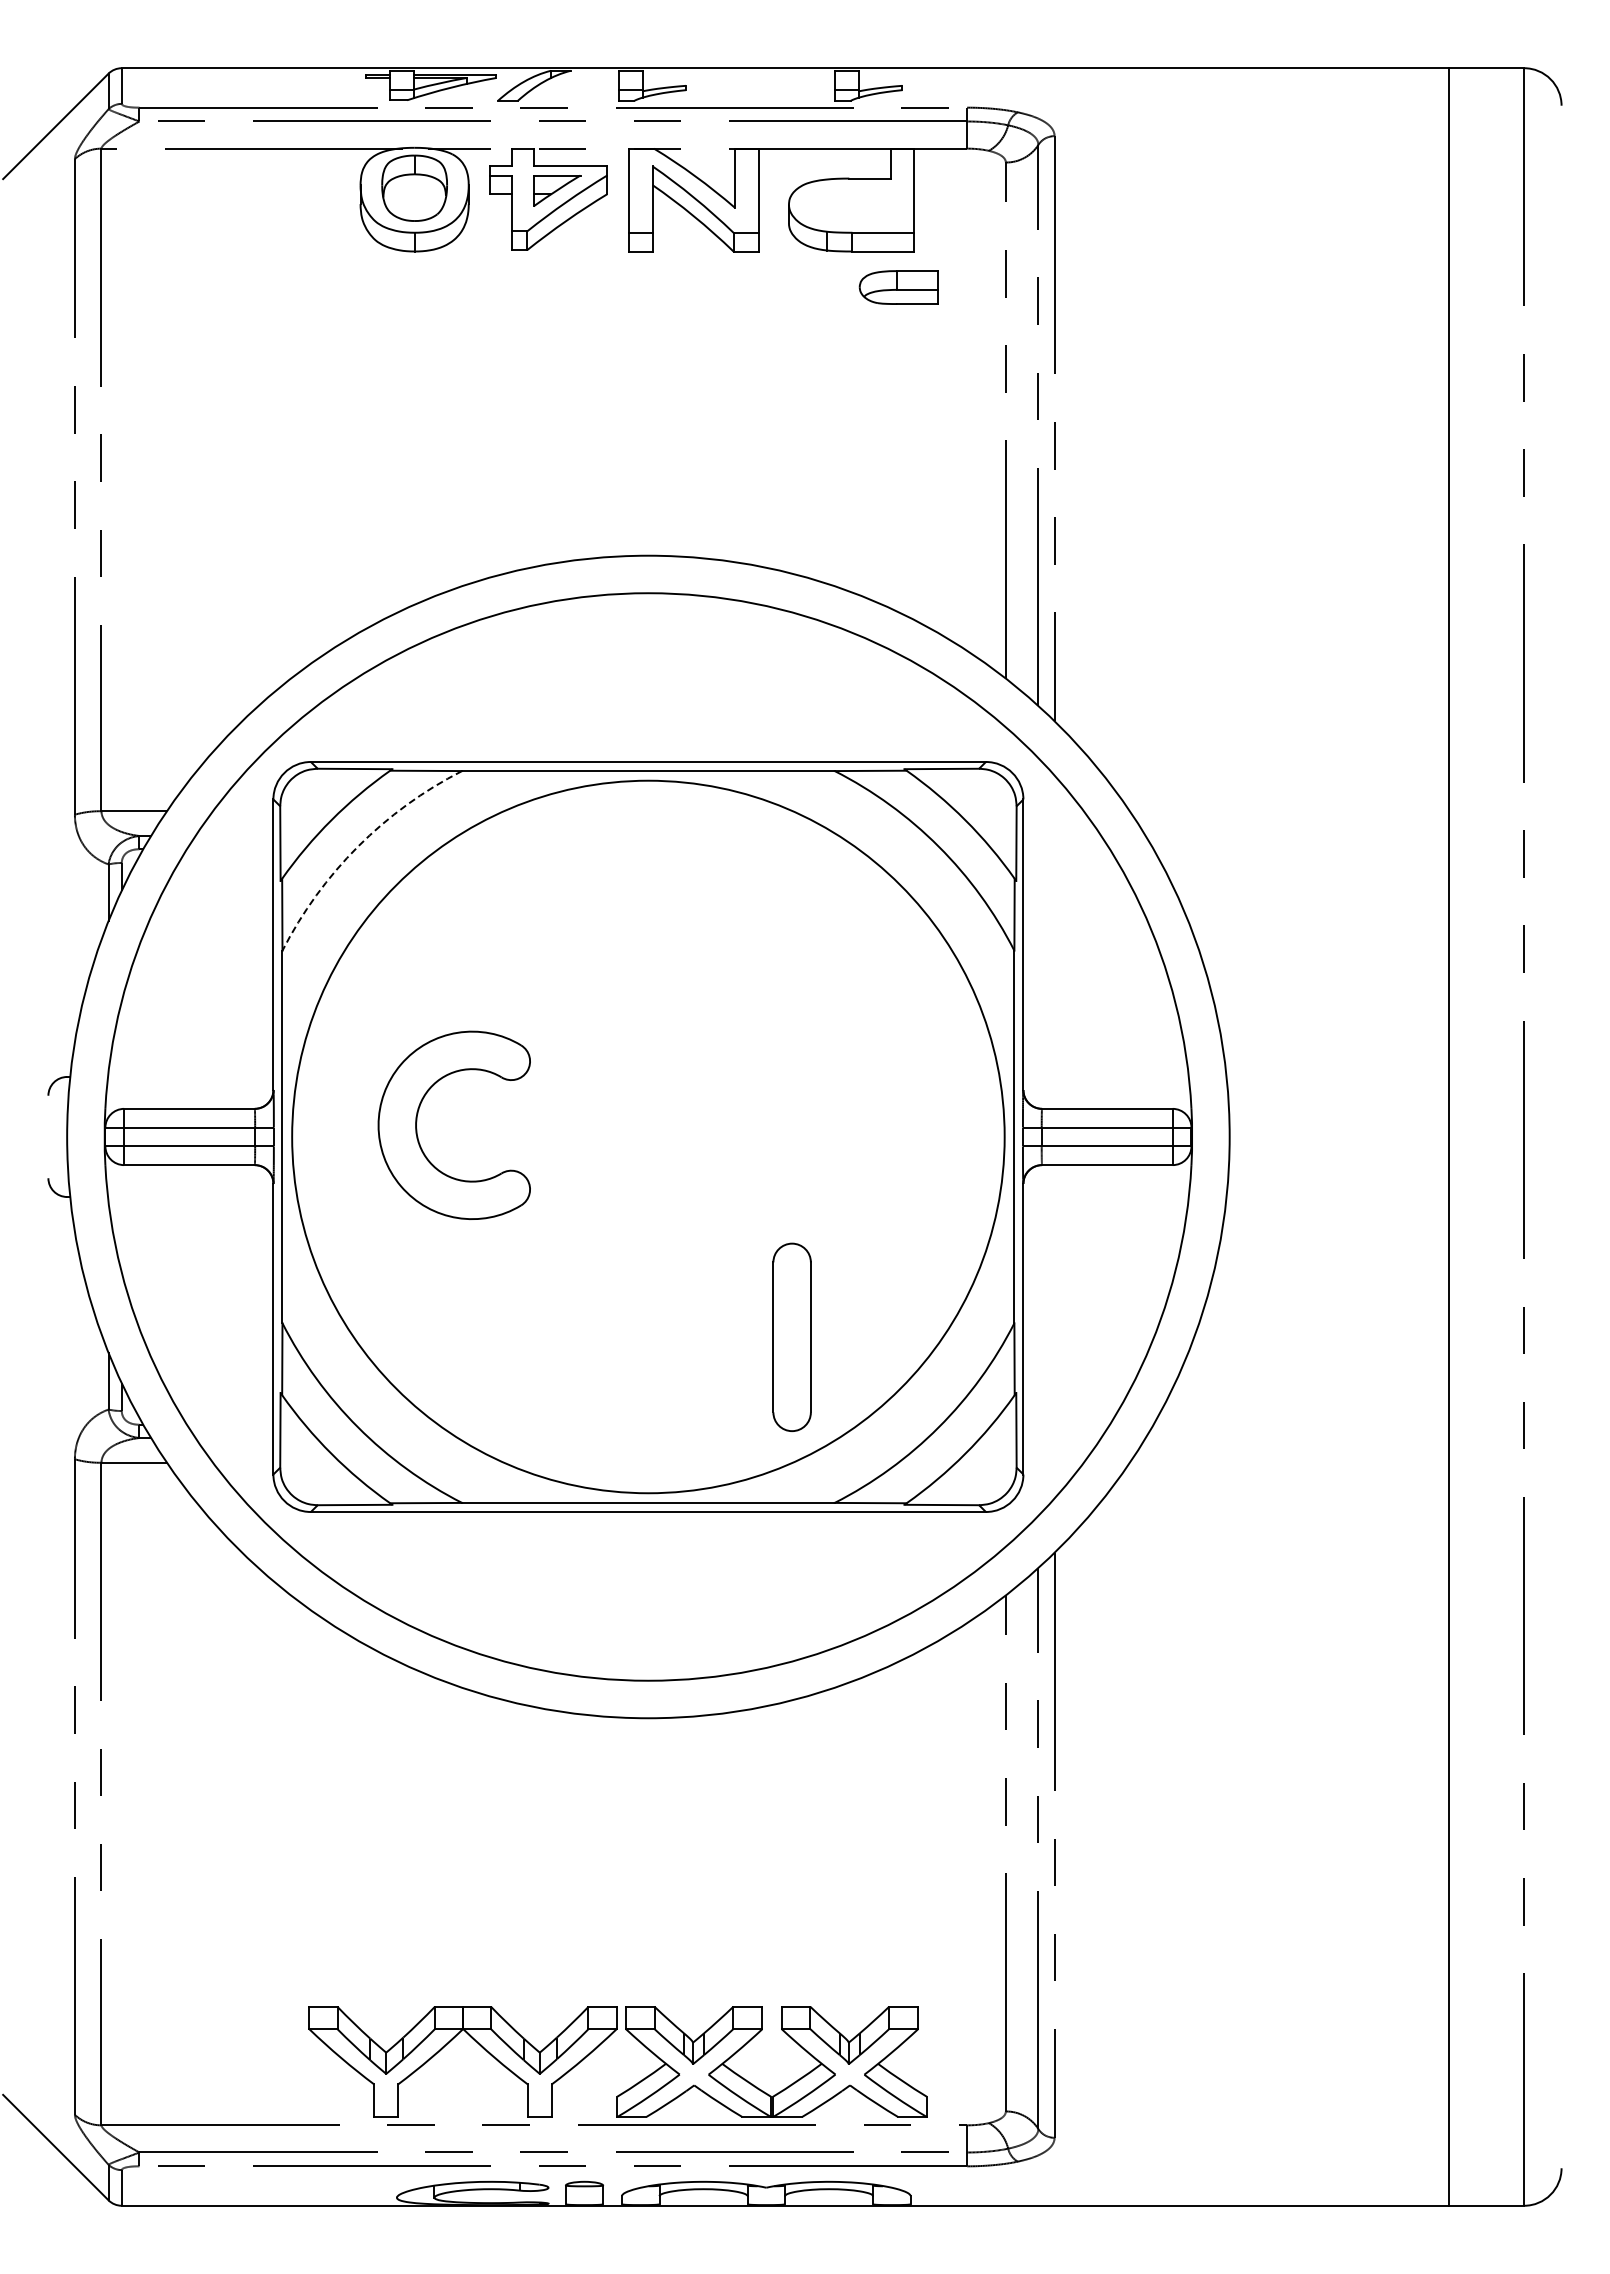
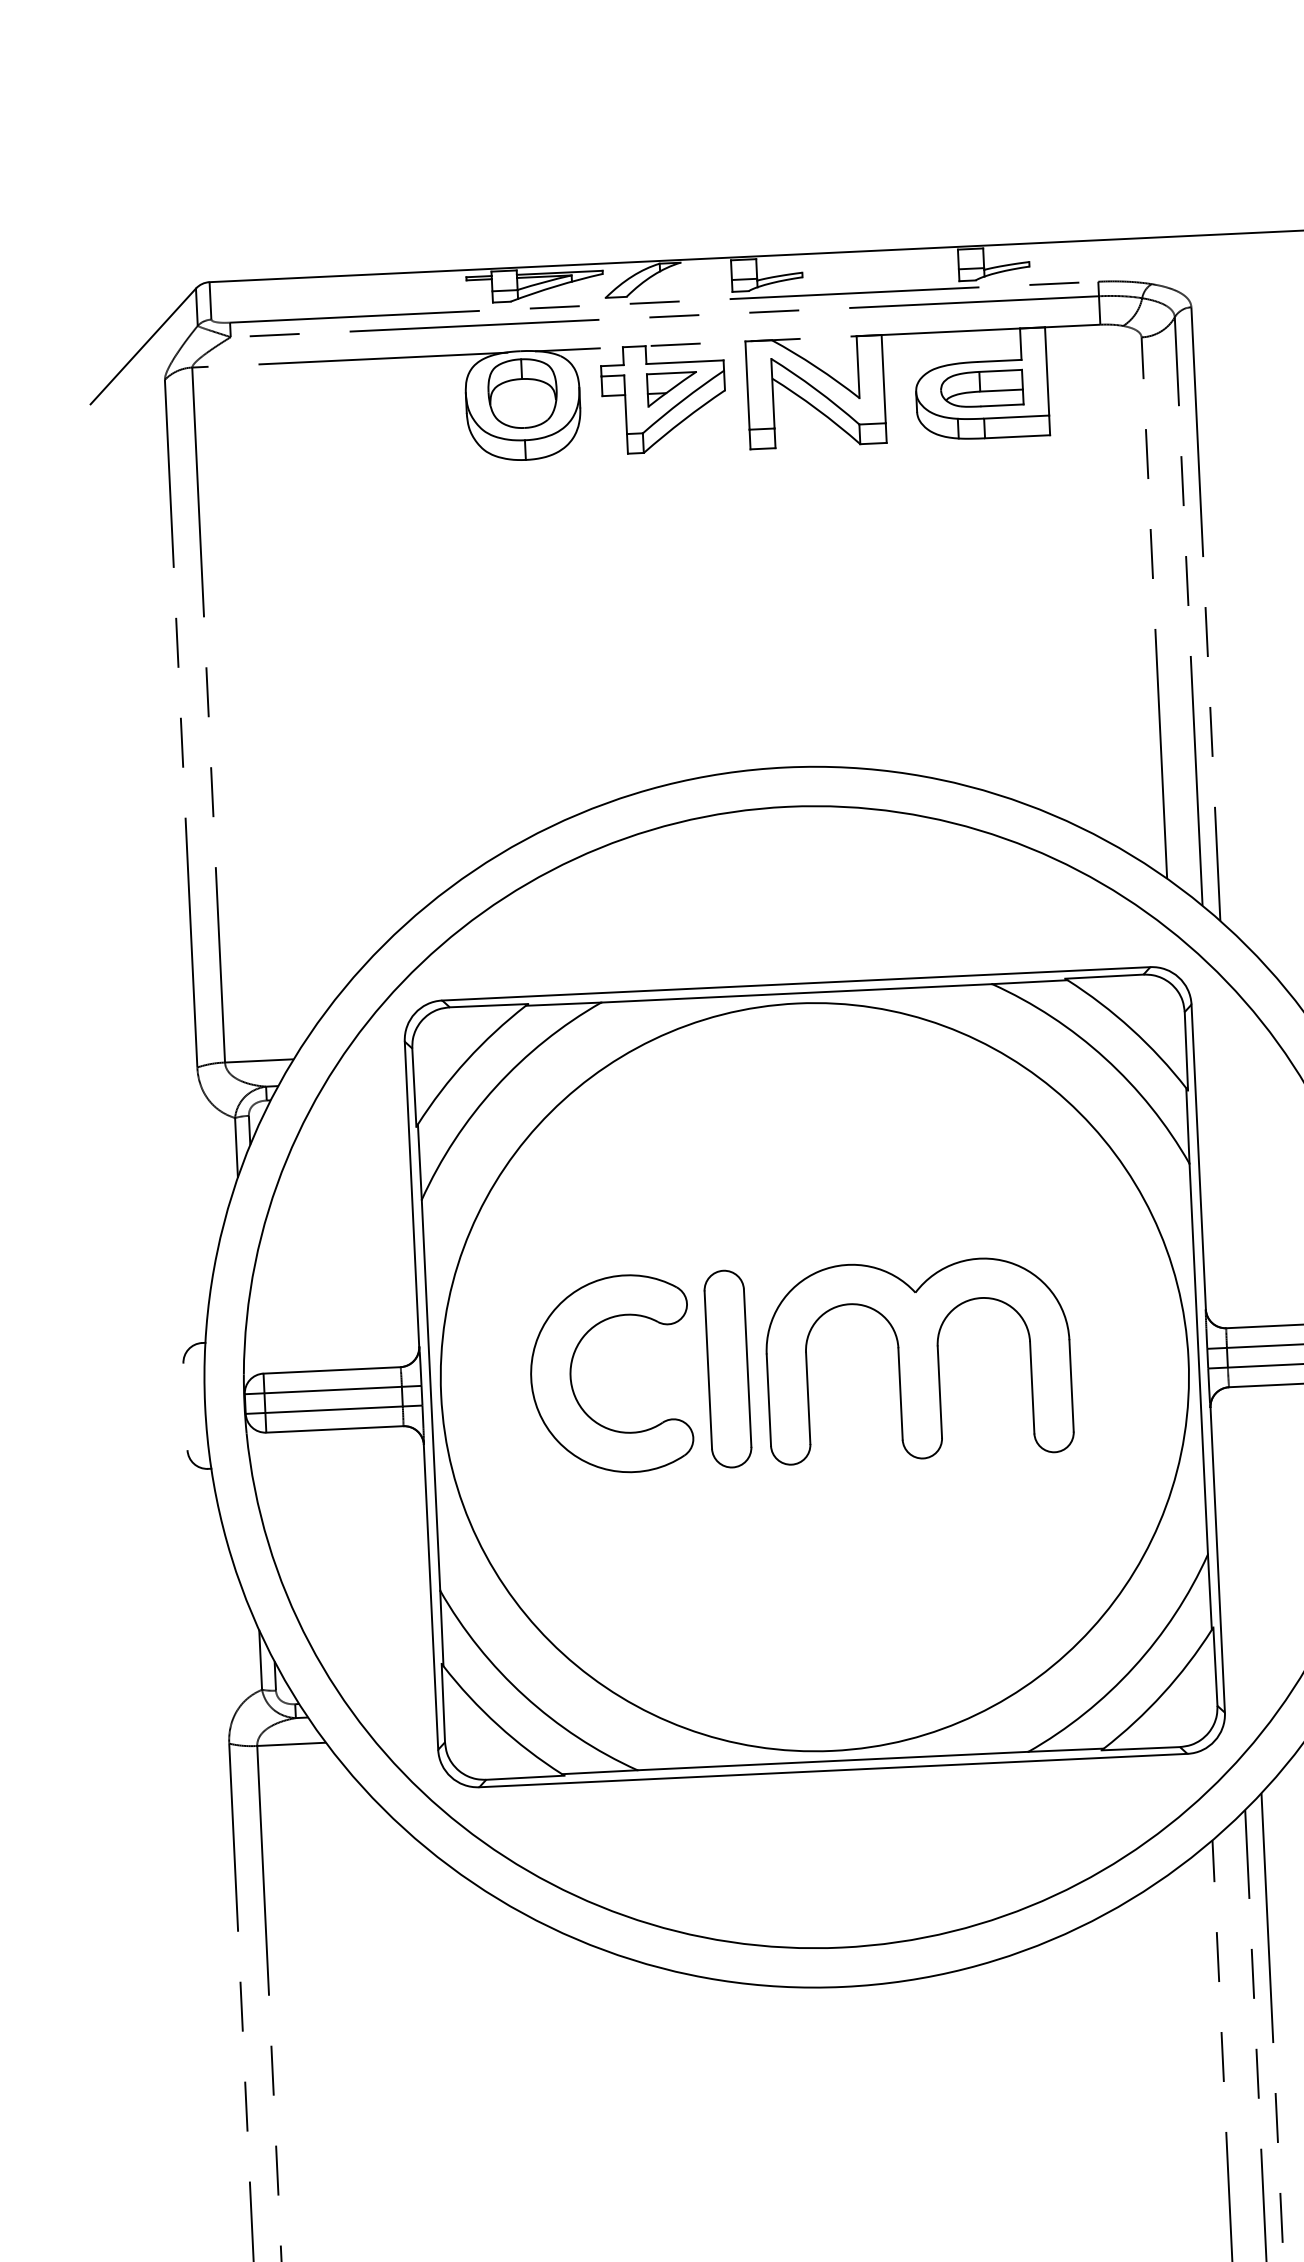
part: (898, 287) -> (981, 389), moved
arc: (358, 846) -> (496, 1086), dashed -> solid
part: (747, 1124) -> (918, 1359), added
part: (791, 1336) -> (727, 1368), moved

